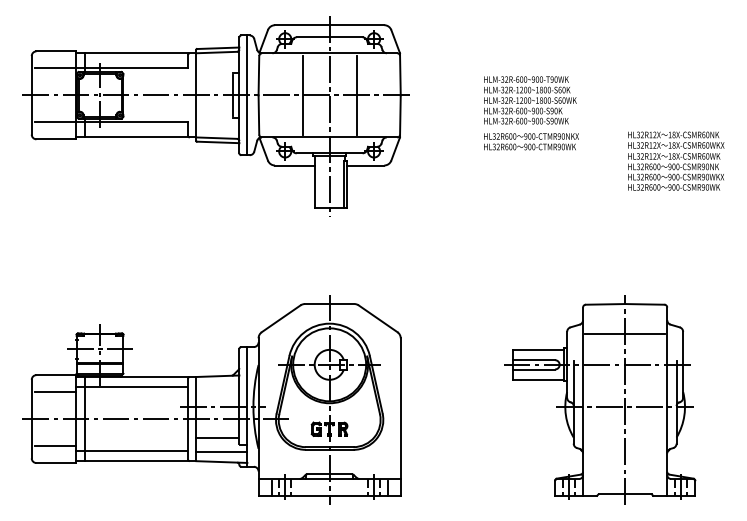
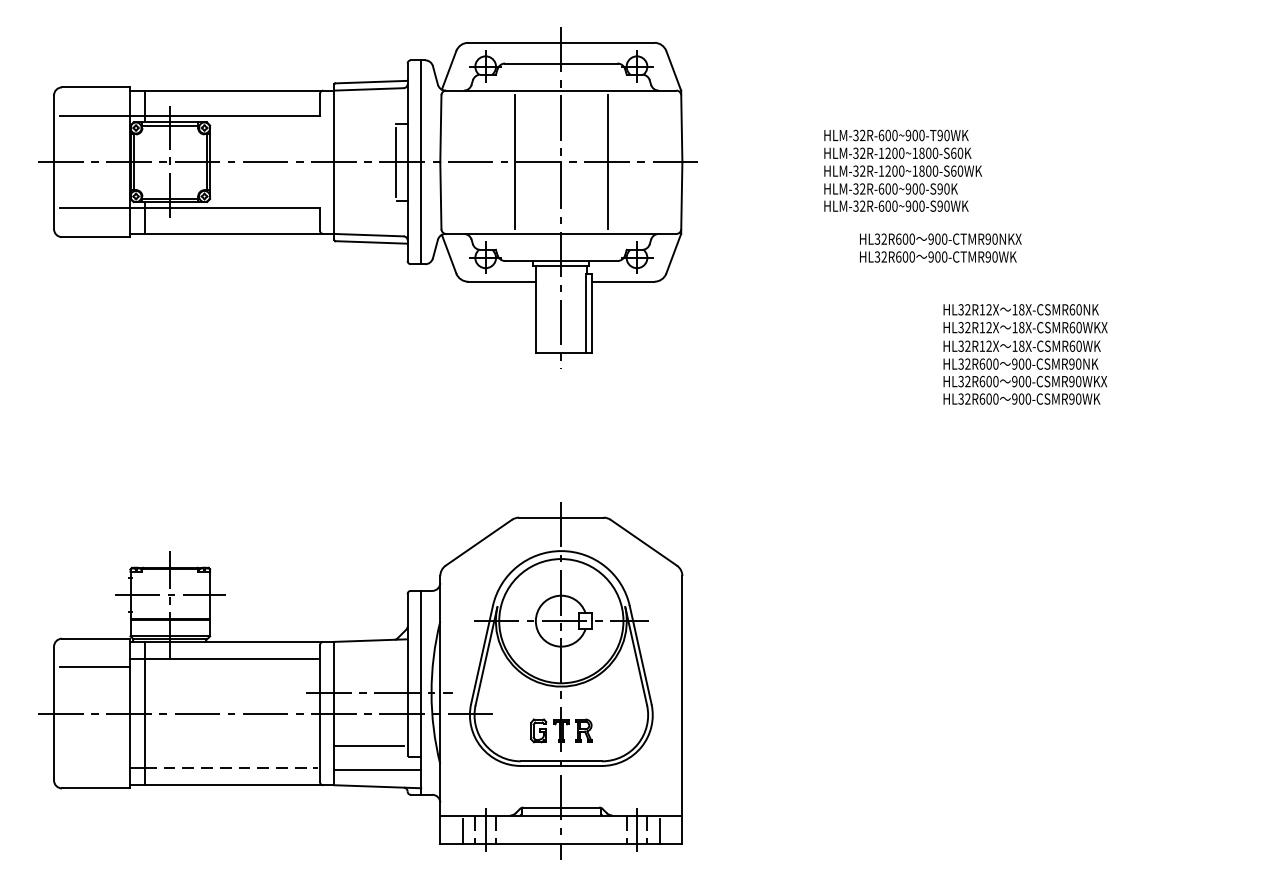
text: (531, 141) -> (940, 247), moved
text: (676, 160) -> (1025, 353), moved
part: (600, 399) -> (1022, 680), removed
line: (55, 446) -> (94, 760), removed
line: (136, 451) -> (232, 768), solid -> dashed

